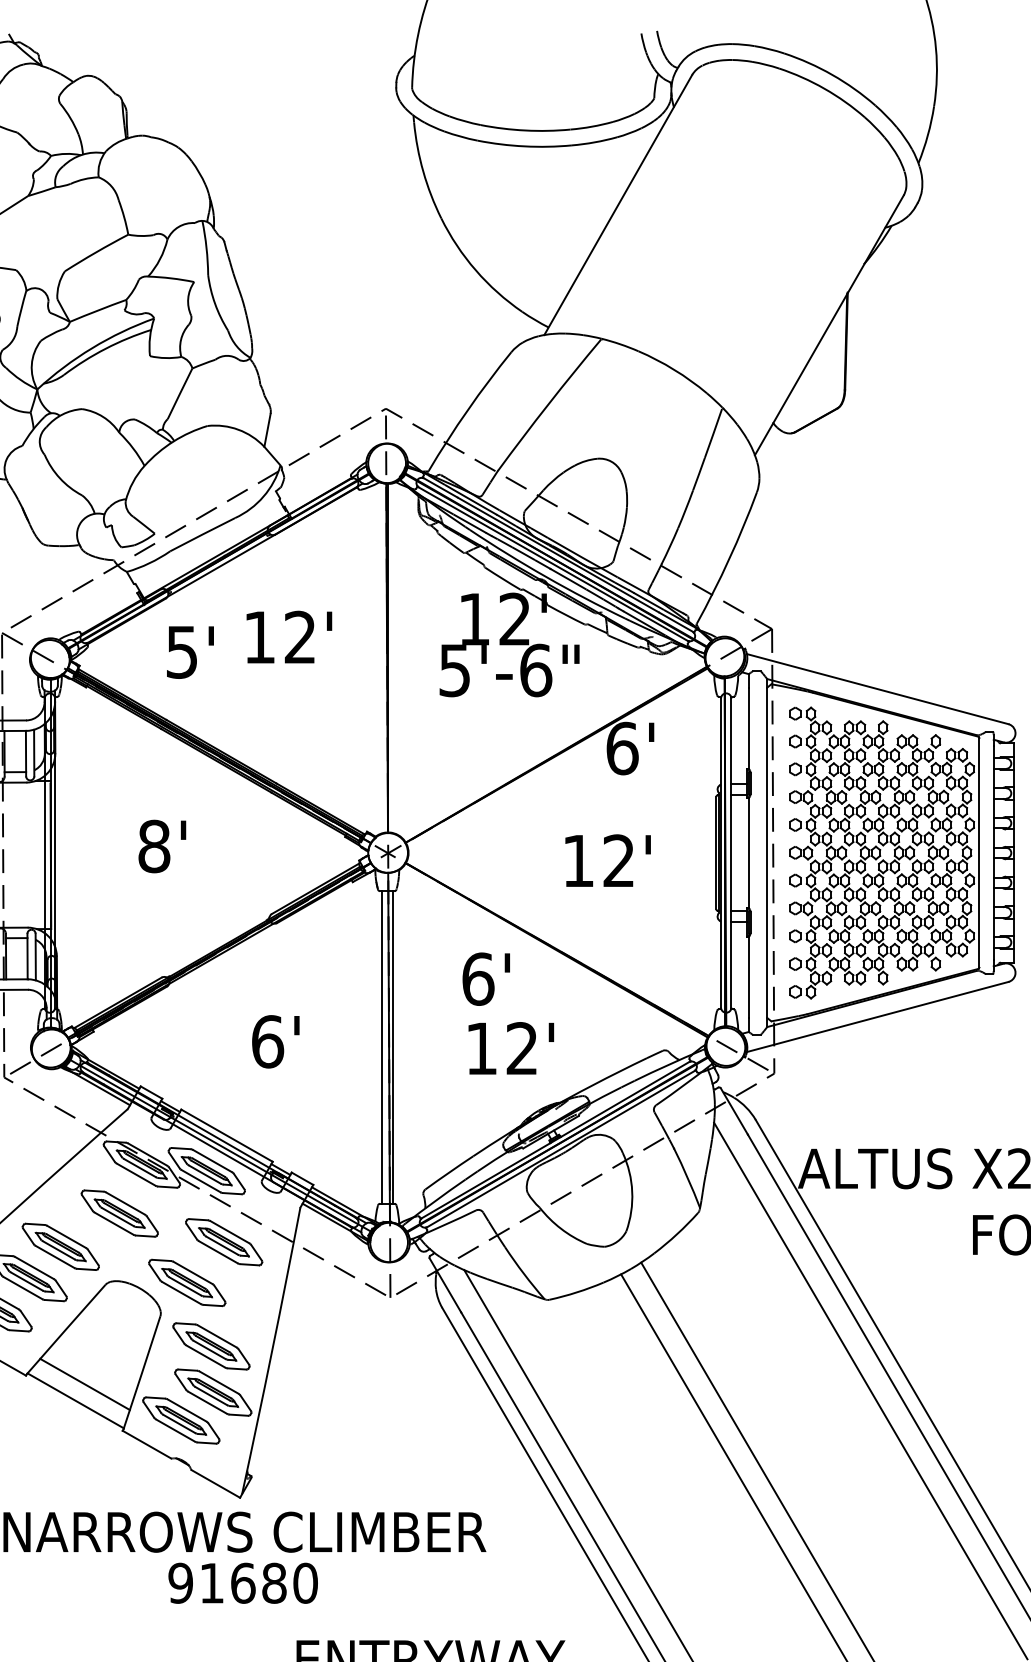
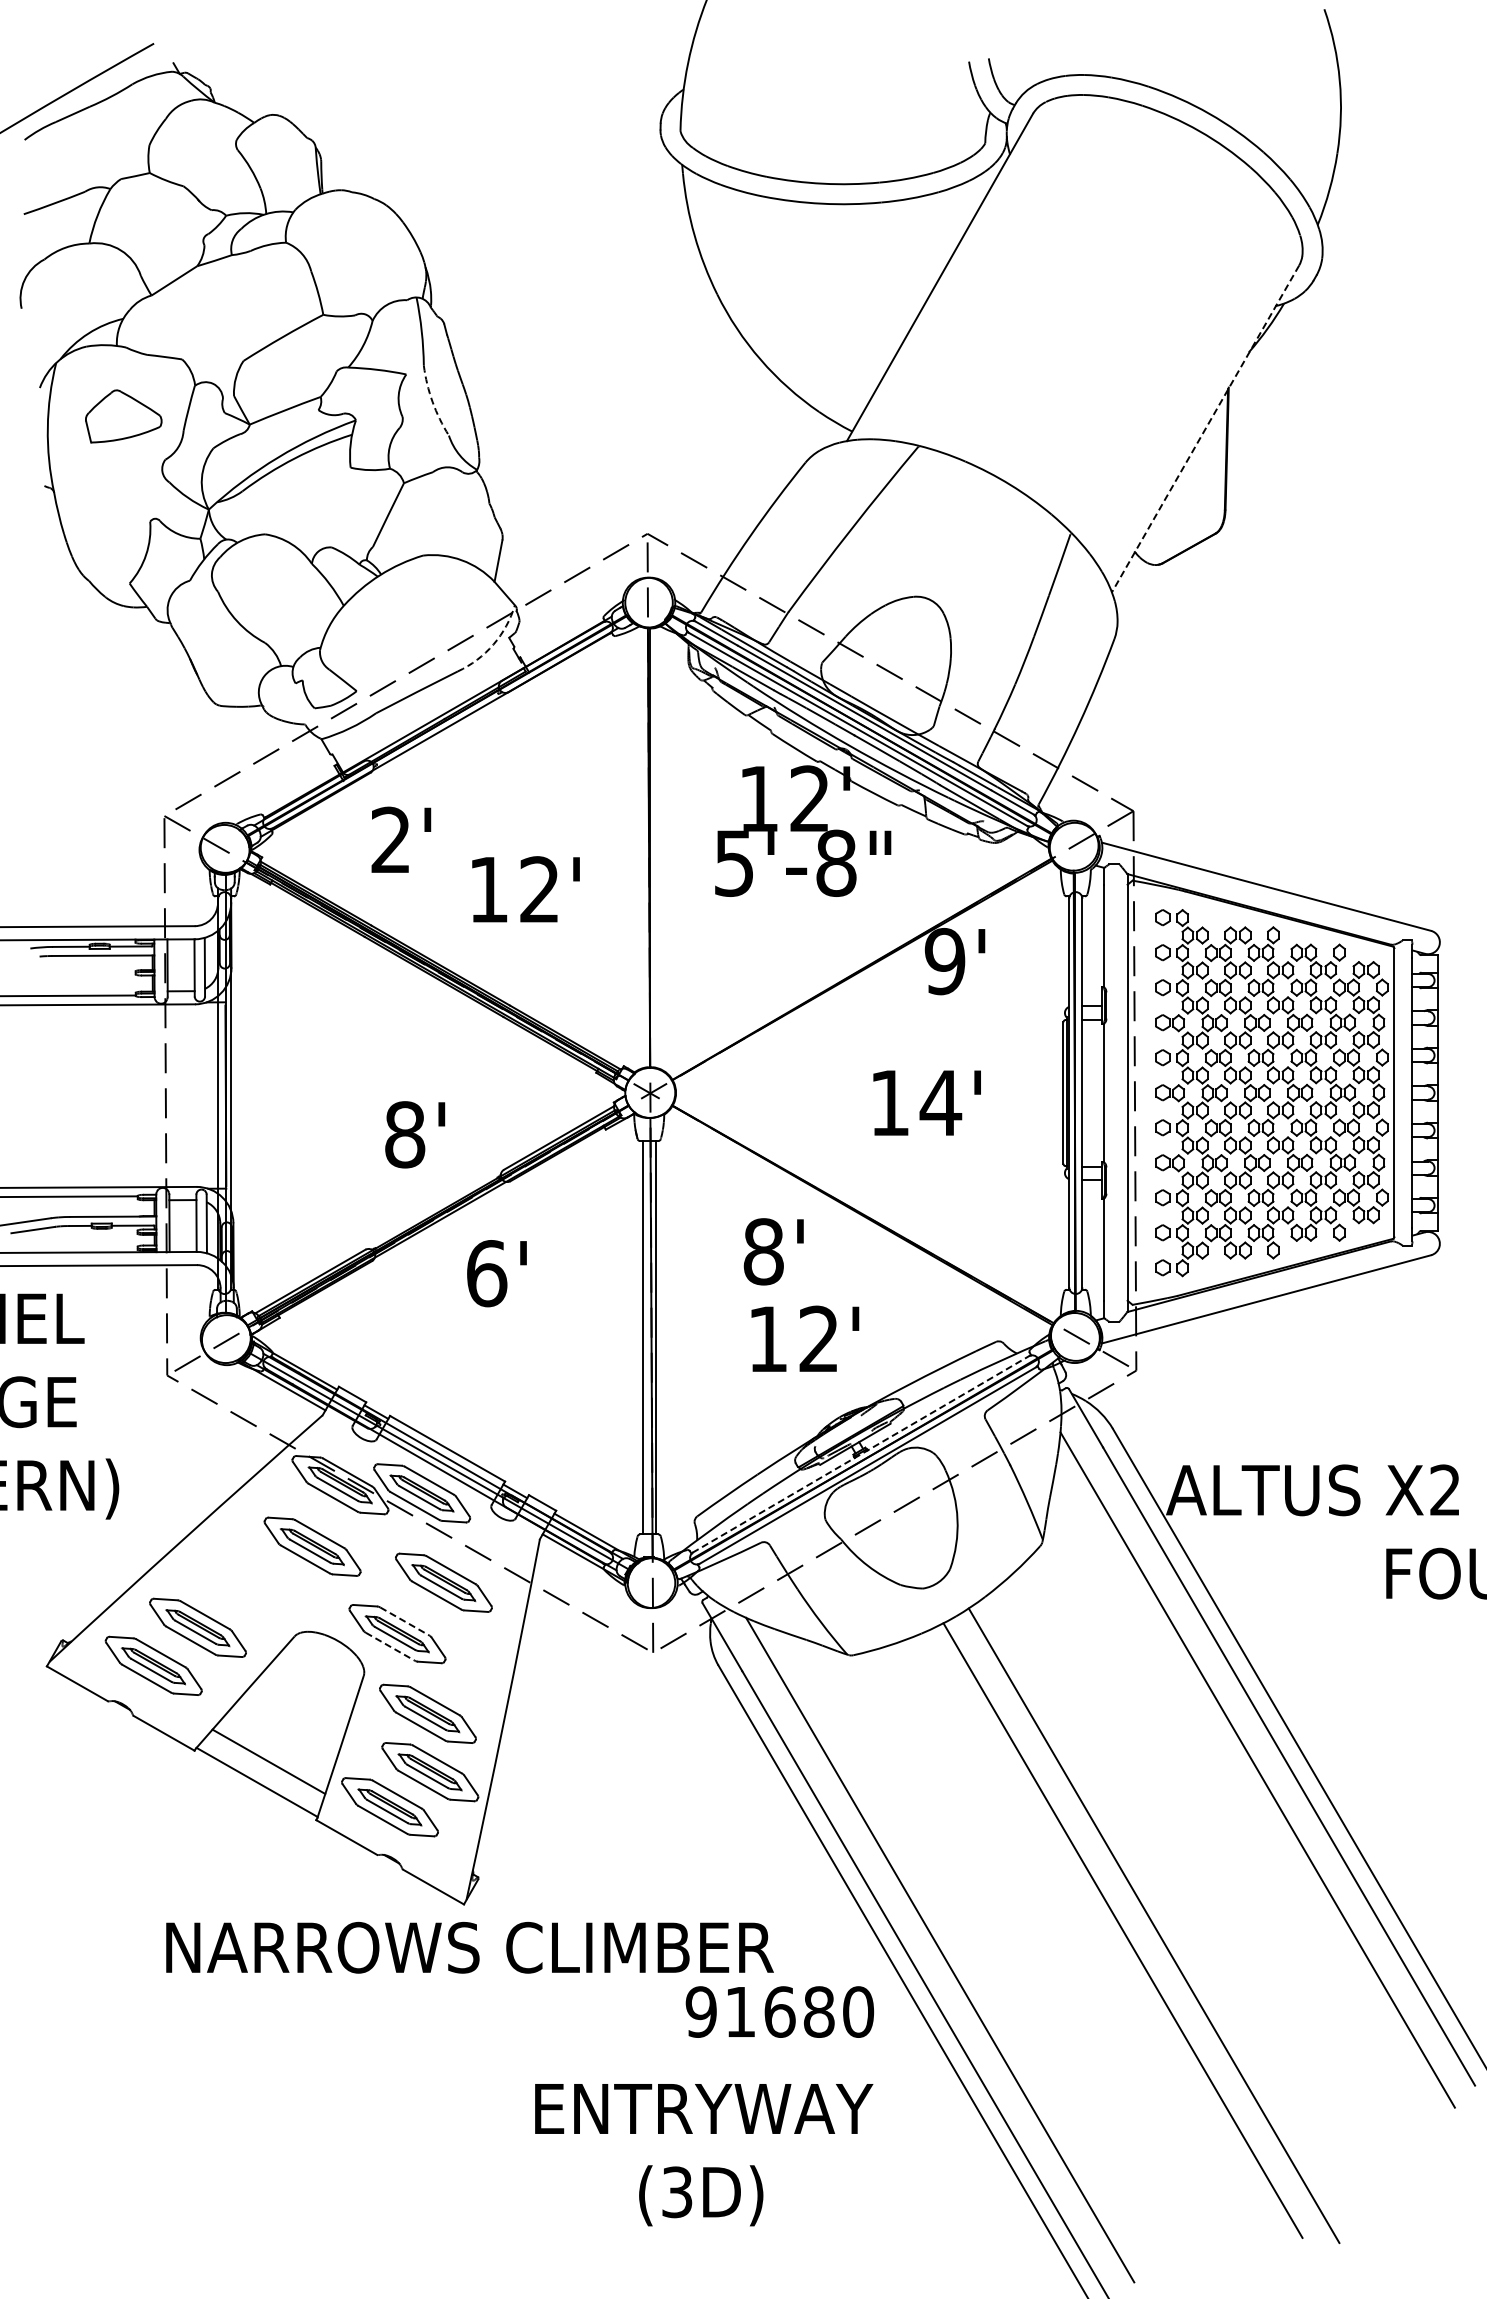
arc: (215, 304) -> (432, 402), solid -> dashed
line: (829, 325) -> (1205, 429), solid -> dashed
arc: (263, 496) -> (493, 644), solid -> dashed
text: (288, 637) -> (525, 889), moved
text: (181, 651) -> (390, 839), 5' -> 2'
text: (536, 669) -> (836, 862), 5'-6" -> 5'-8"
text: (621, 748) -> (944, 961), 6' -> 9'
text: (162, 846) -> (415, 1134), moved
text: (618, 860) -> (940, 1102), 12' -> 14'
text: (478, 978) -> (763, 1251), 6' -> 8'
text: (275, 1041) -> (496, 1273), moved
line: (555, 1140) -> (861, 1454), solid -> dashed
part: (60, 1246) -> (238, 1588), removed
line: (193, 1272) -> (405, 1621), solid -> dashed
line: (181, 1292) -> (390, 1646), solid -> dashed
text: (242, 1582) -> (779, 2011), moved

